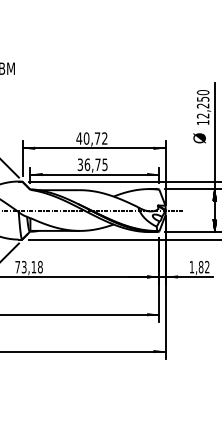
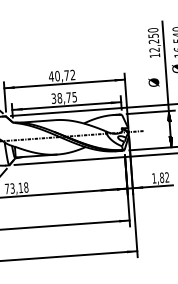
text: (199, 138) -> (153, 82), moved
text: (87, 164) -> (59, 98), 36,75 -> 38,75

